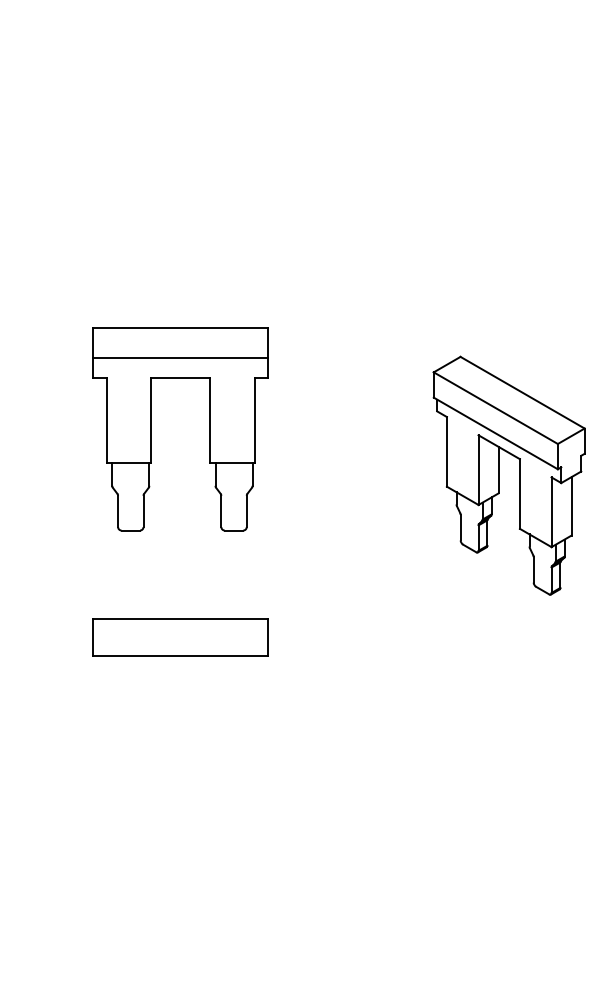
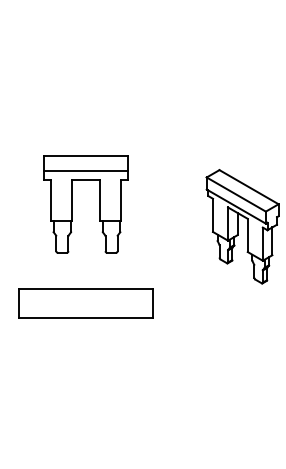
part: (179, 636) -> (85, 303), size x1.6

